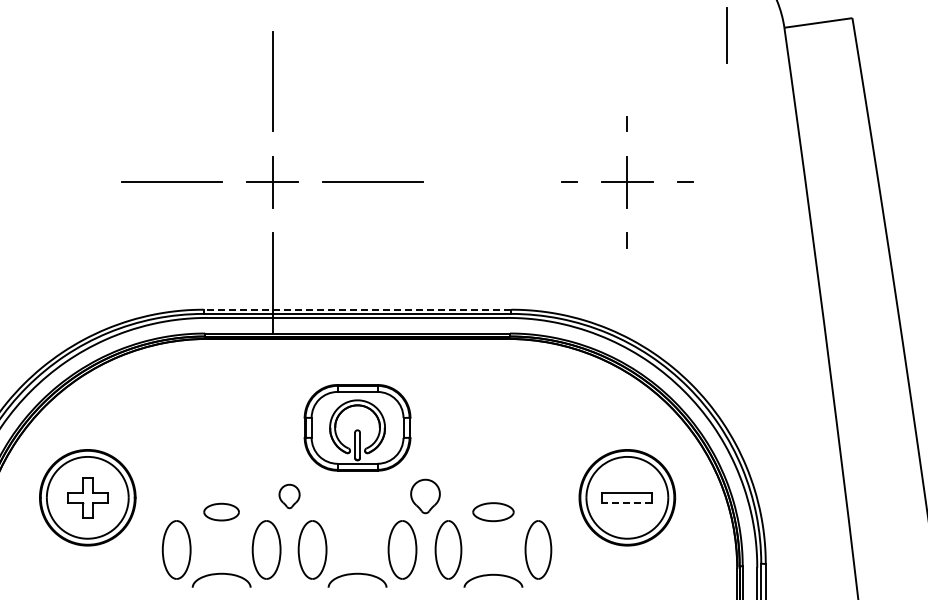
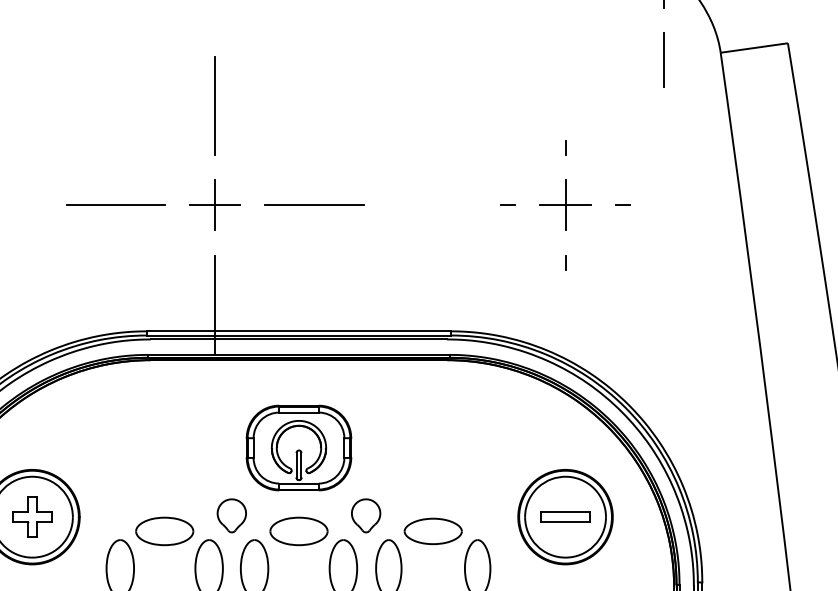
line: (357, 309) -> (298, 331), dashed -> solid
part: (289, 496) -> (231, 515), size x1.43
line: (627, 502) -> (565, 521), dashed -> solid
part: (221, 511) -> (164, 530), size x1.67
part: (357, 511) -> (298, 530), added
part: (493, 511) -> (433, 530), size x1.43

